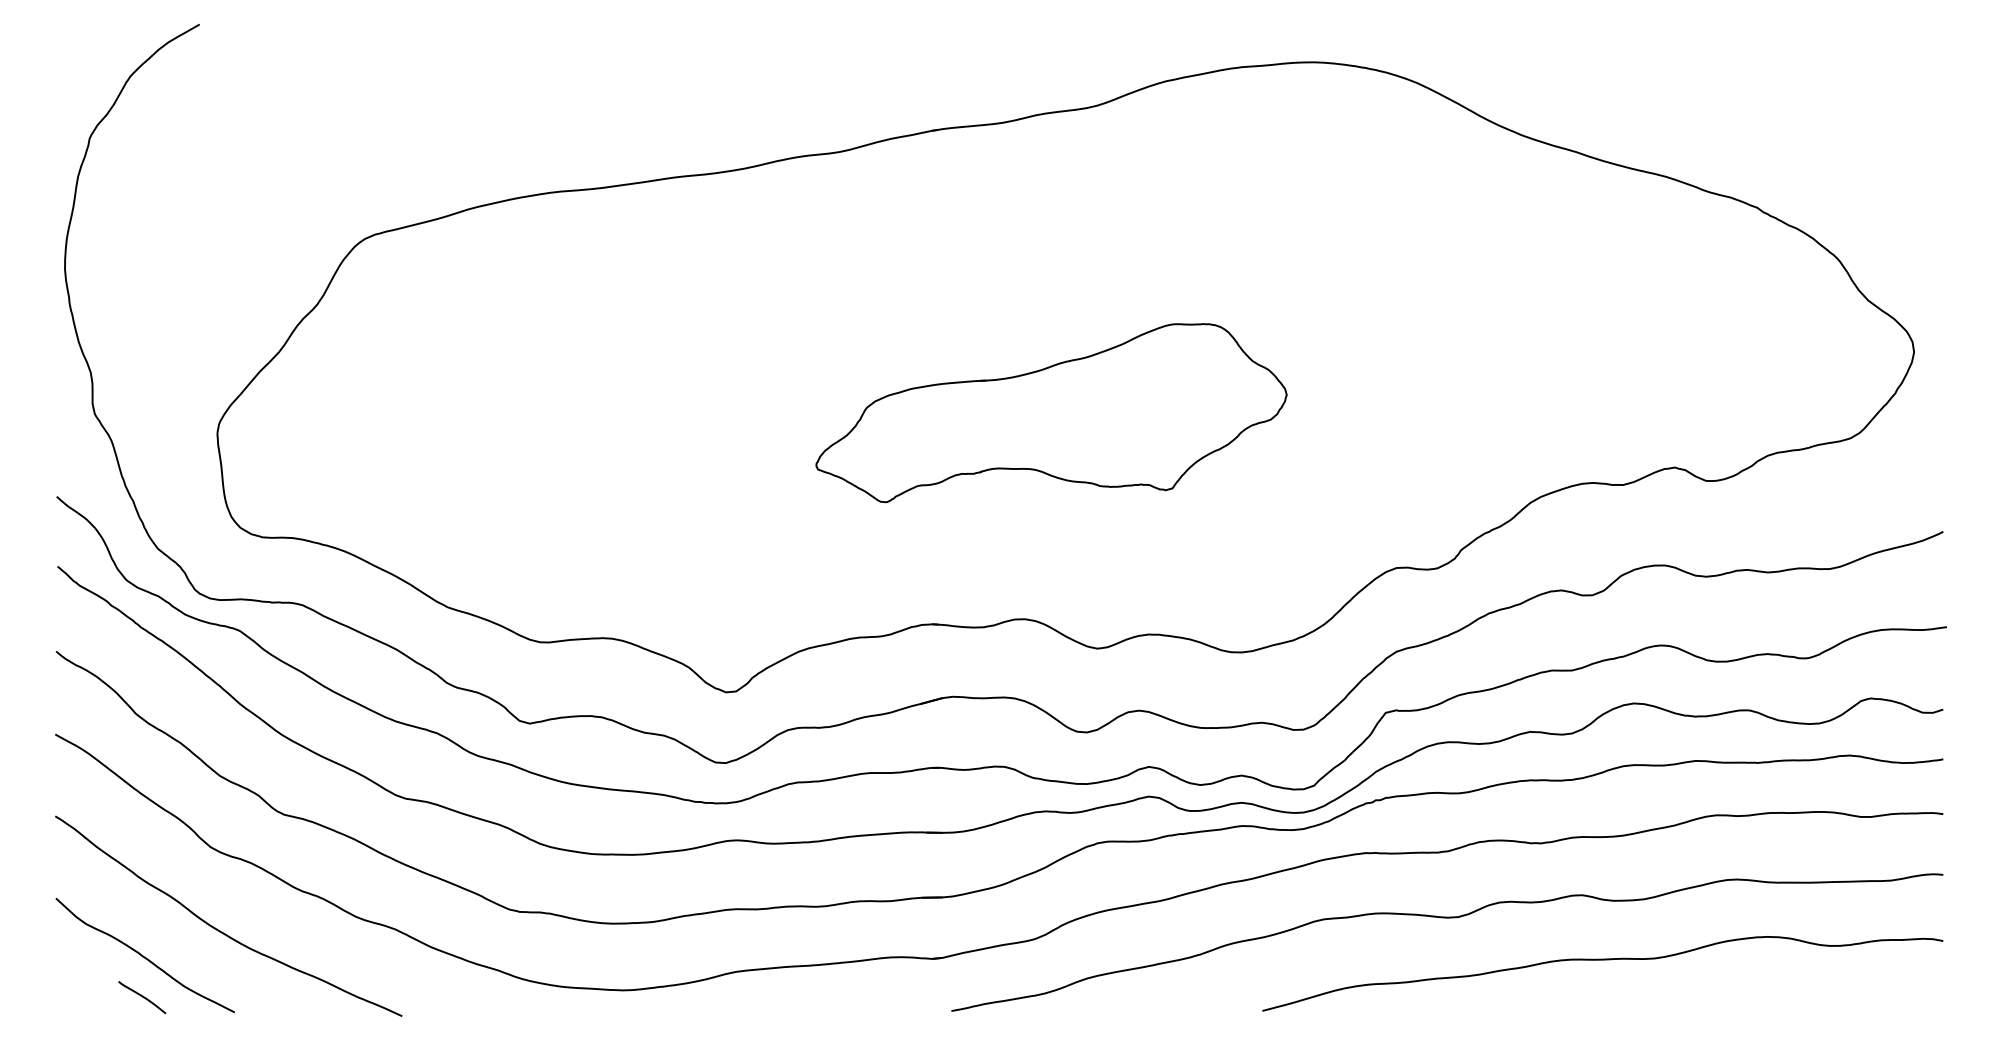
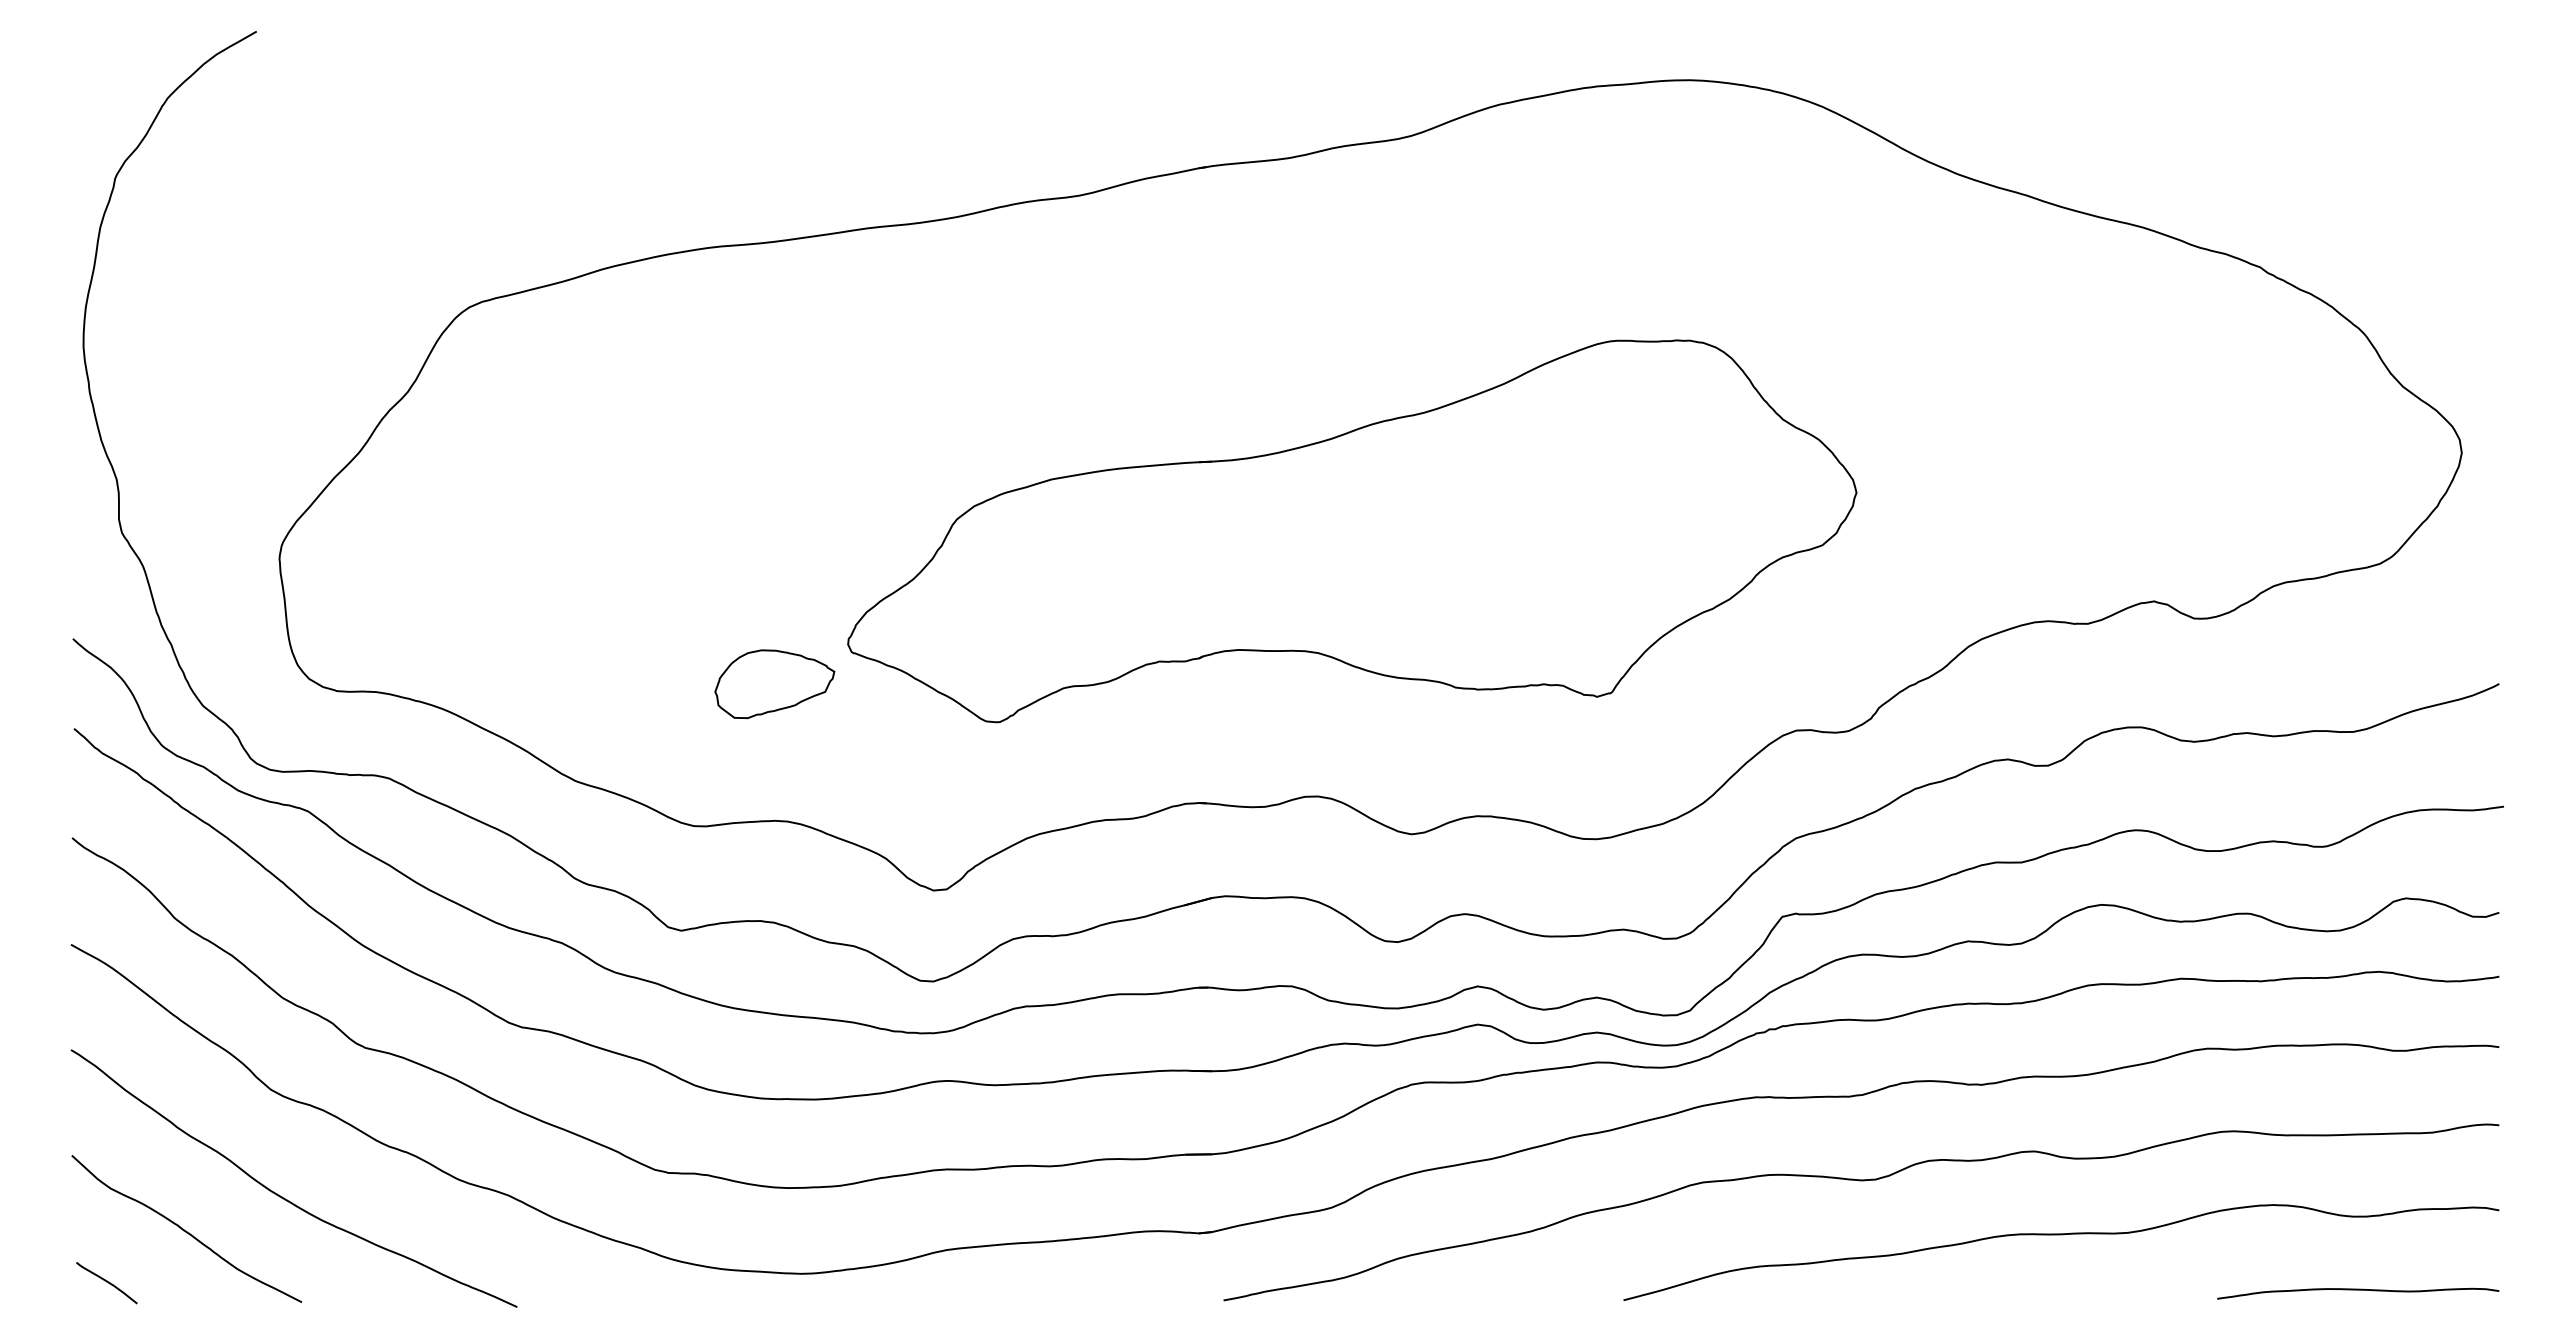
part: (1051, 413) -> (1352, 531), size x1.67
part: (602, 532) -> (774, 684), added
curve: (141, 997) -> (106, 1282), moved
curve: (1833, 1003) -> (2358, 1290), added

